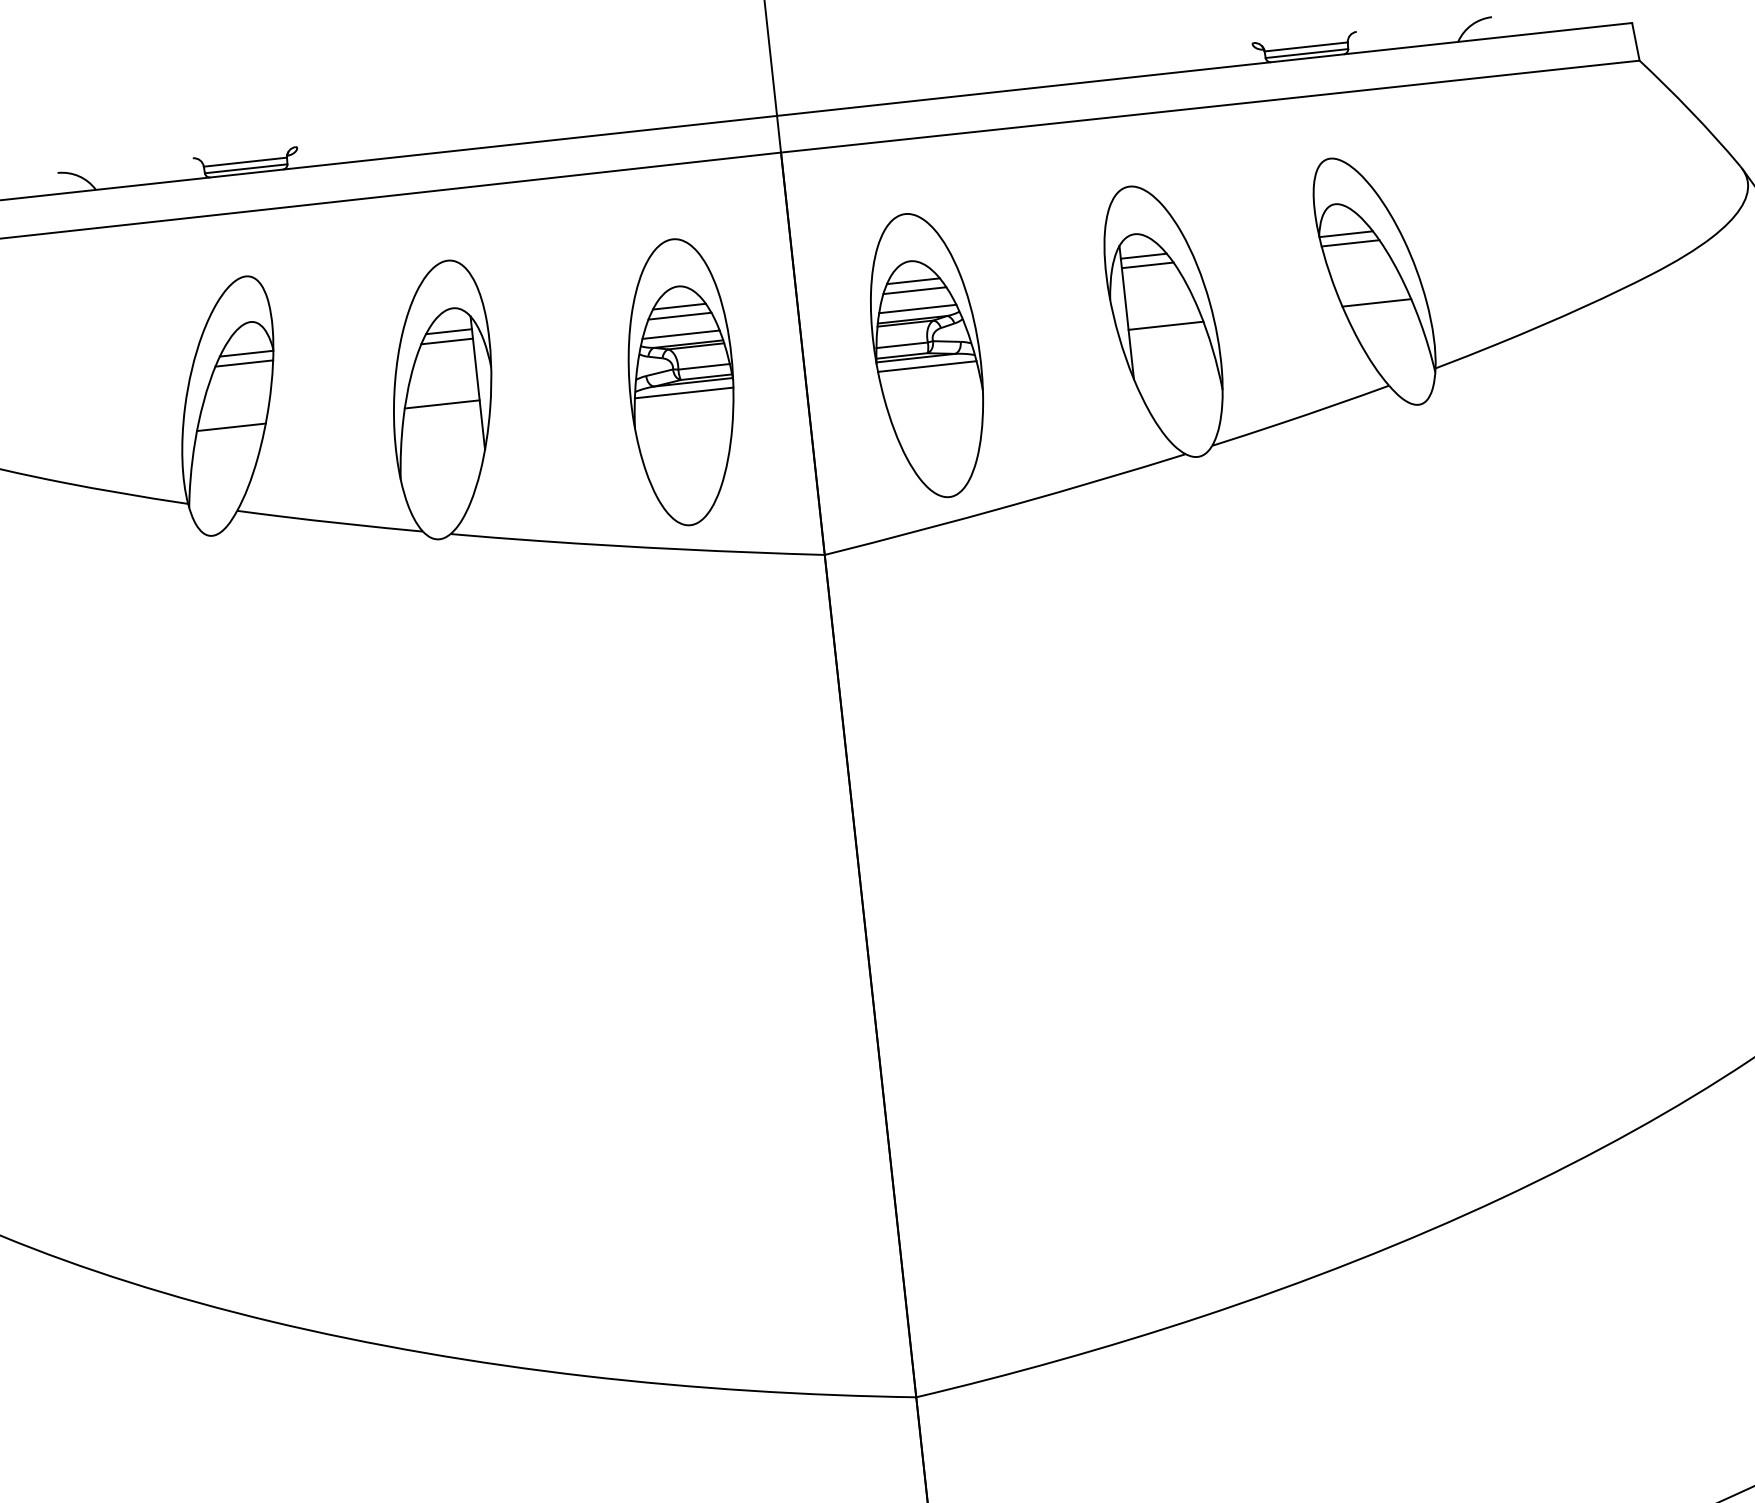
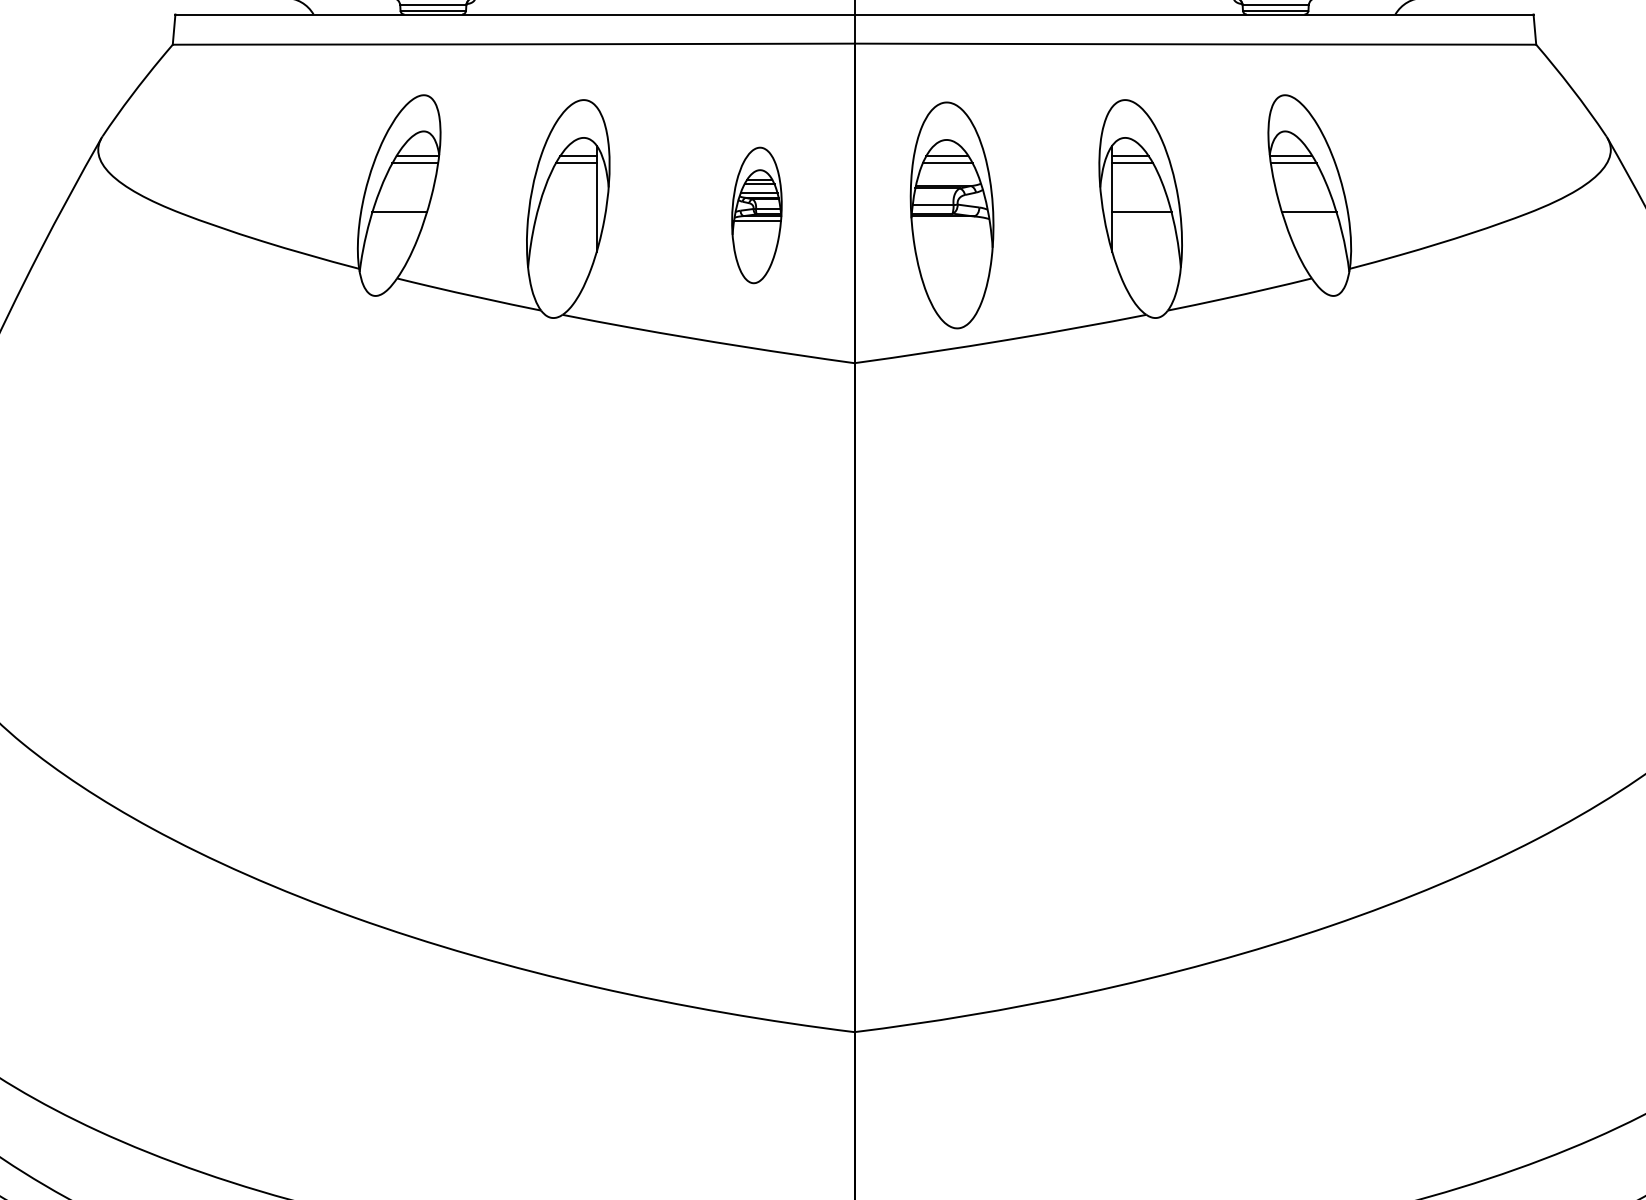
line: (917, 309) -> (948, 178), removed
line: (926, 367) -> (950, 224), removed
part: (681, 382) -> (756, 215), size x0.6
line: (441, 404) -> (566, 212), removed

